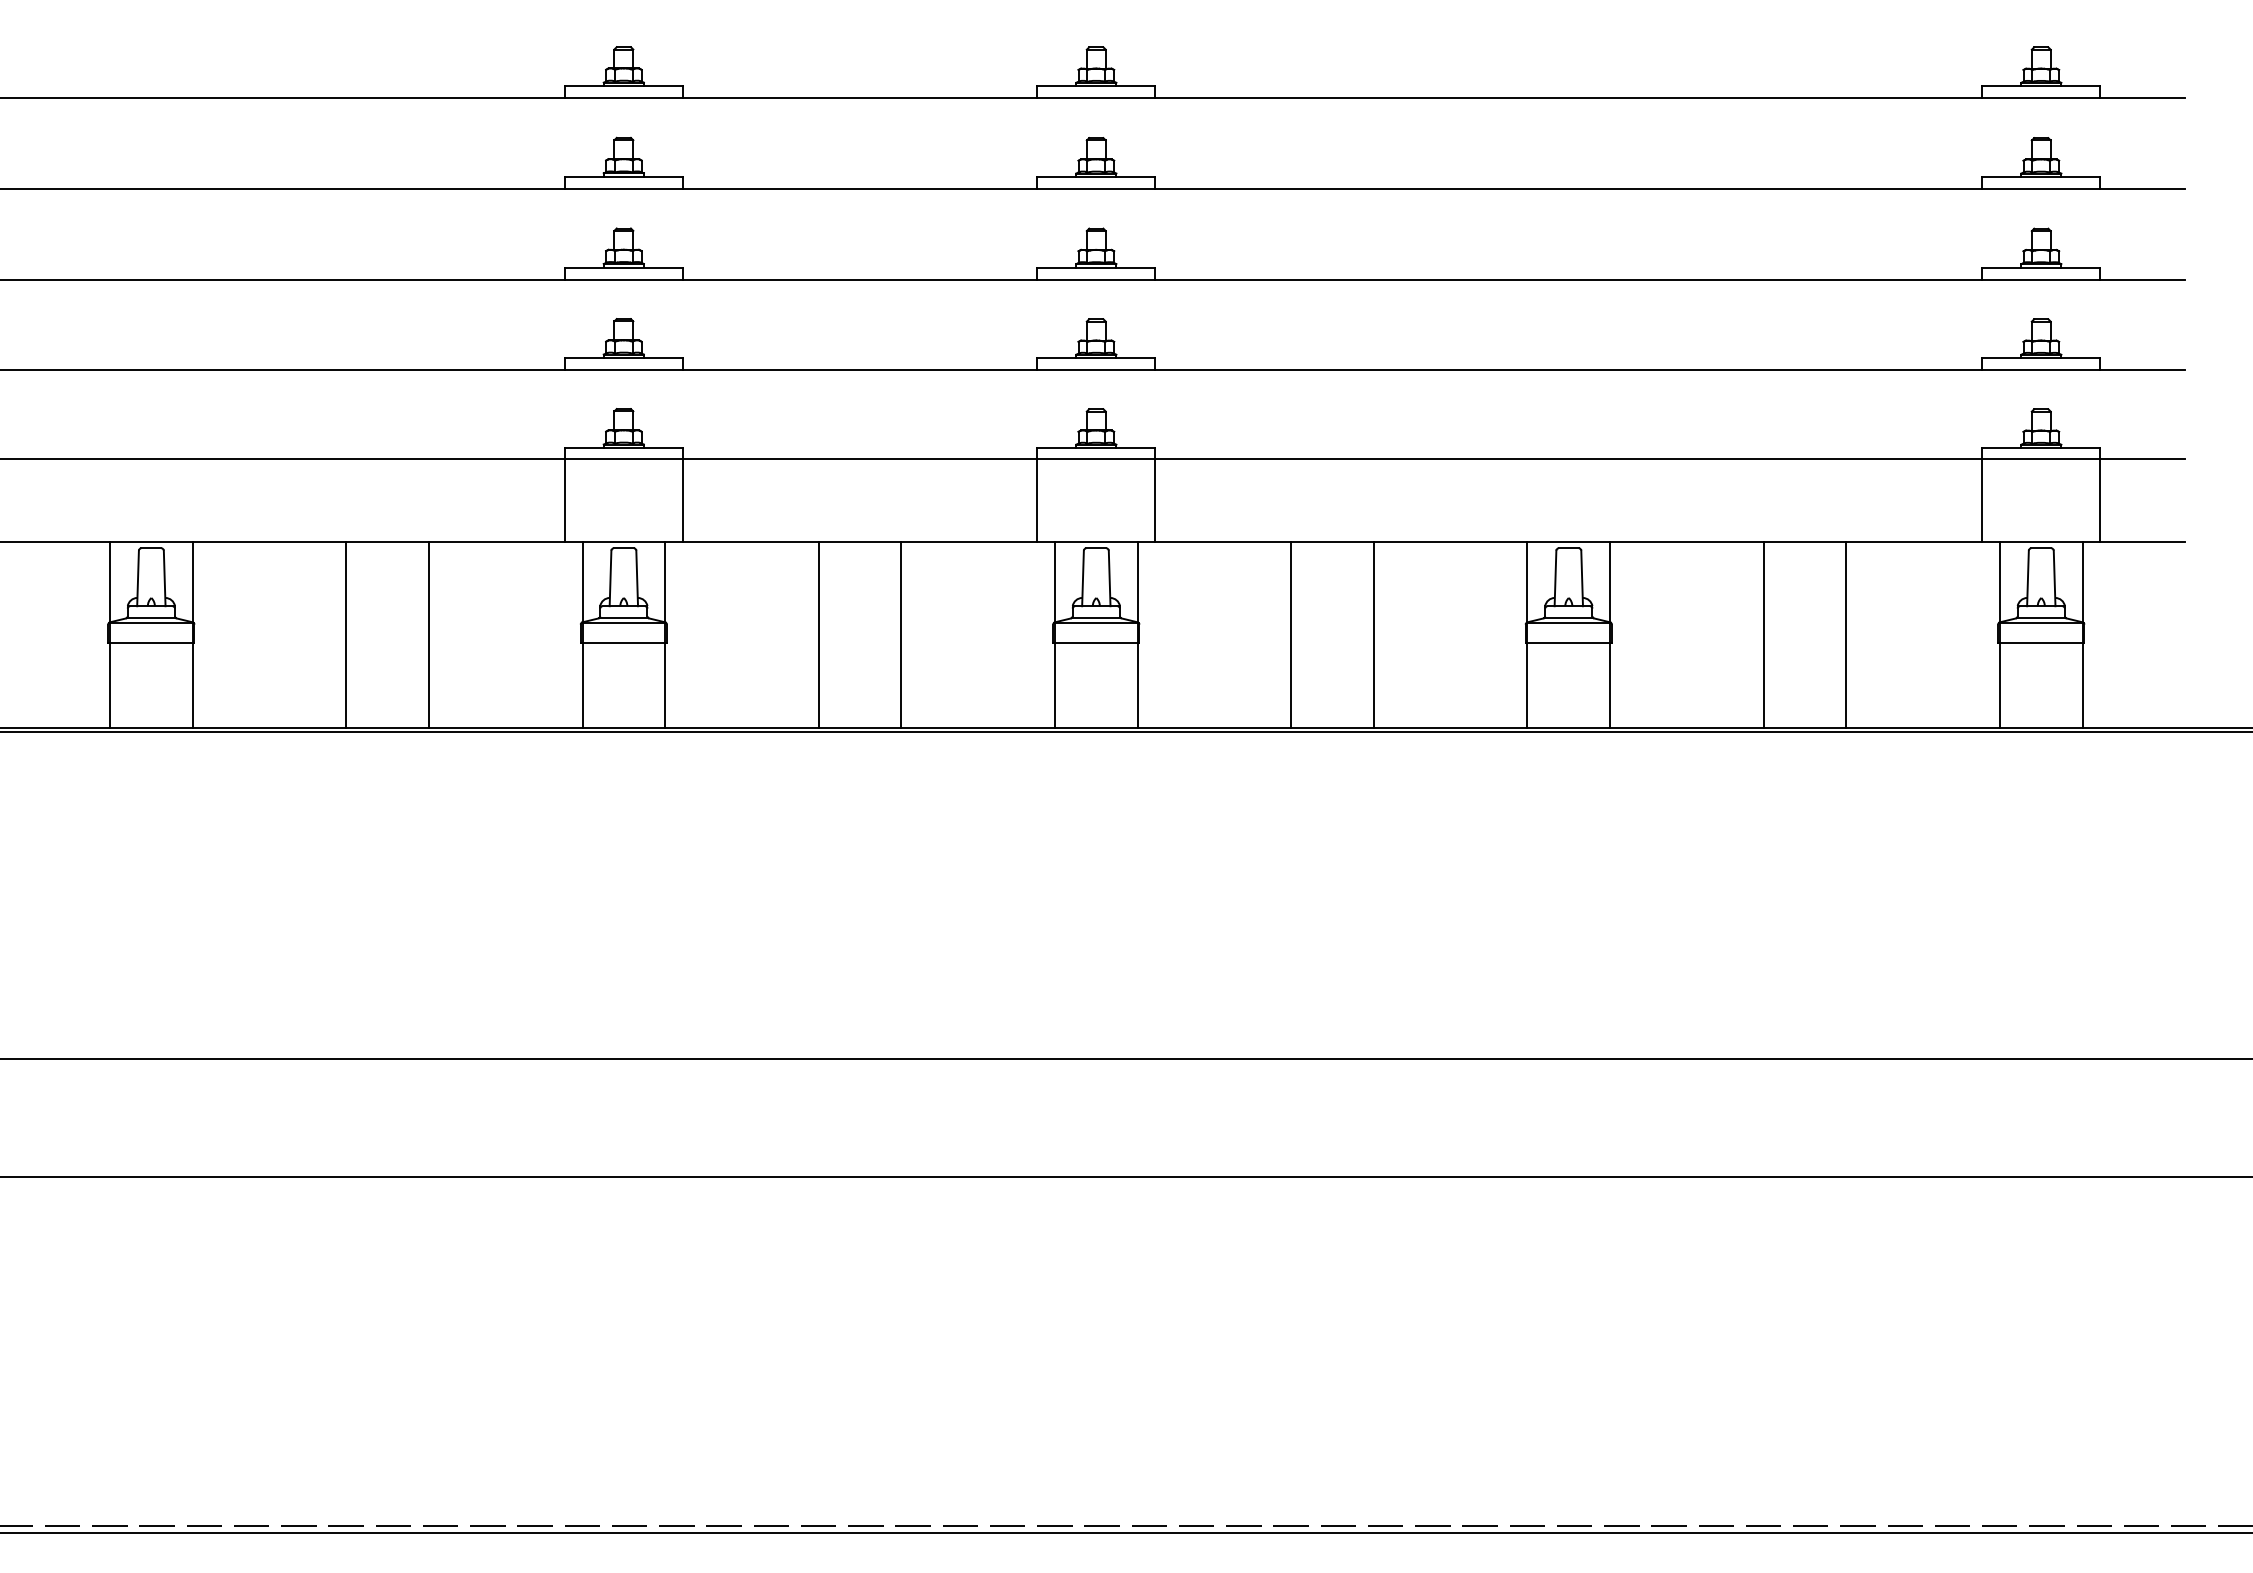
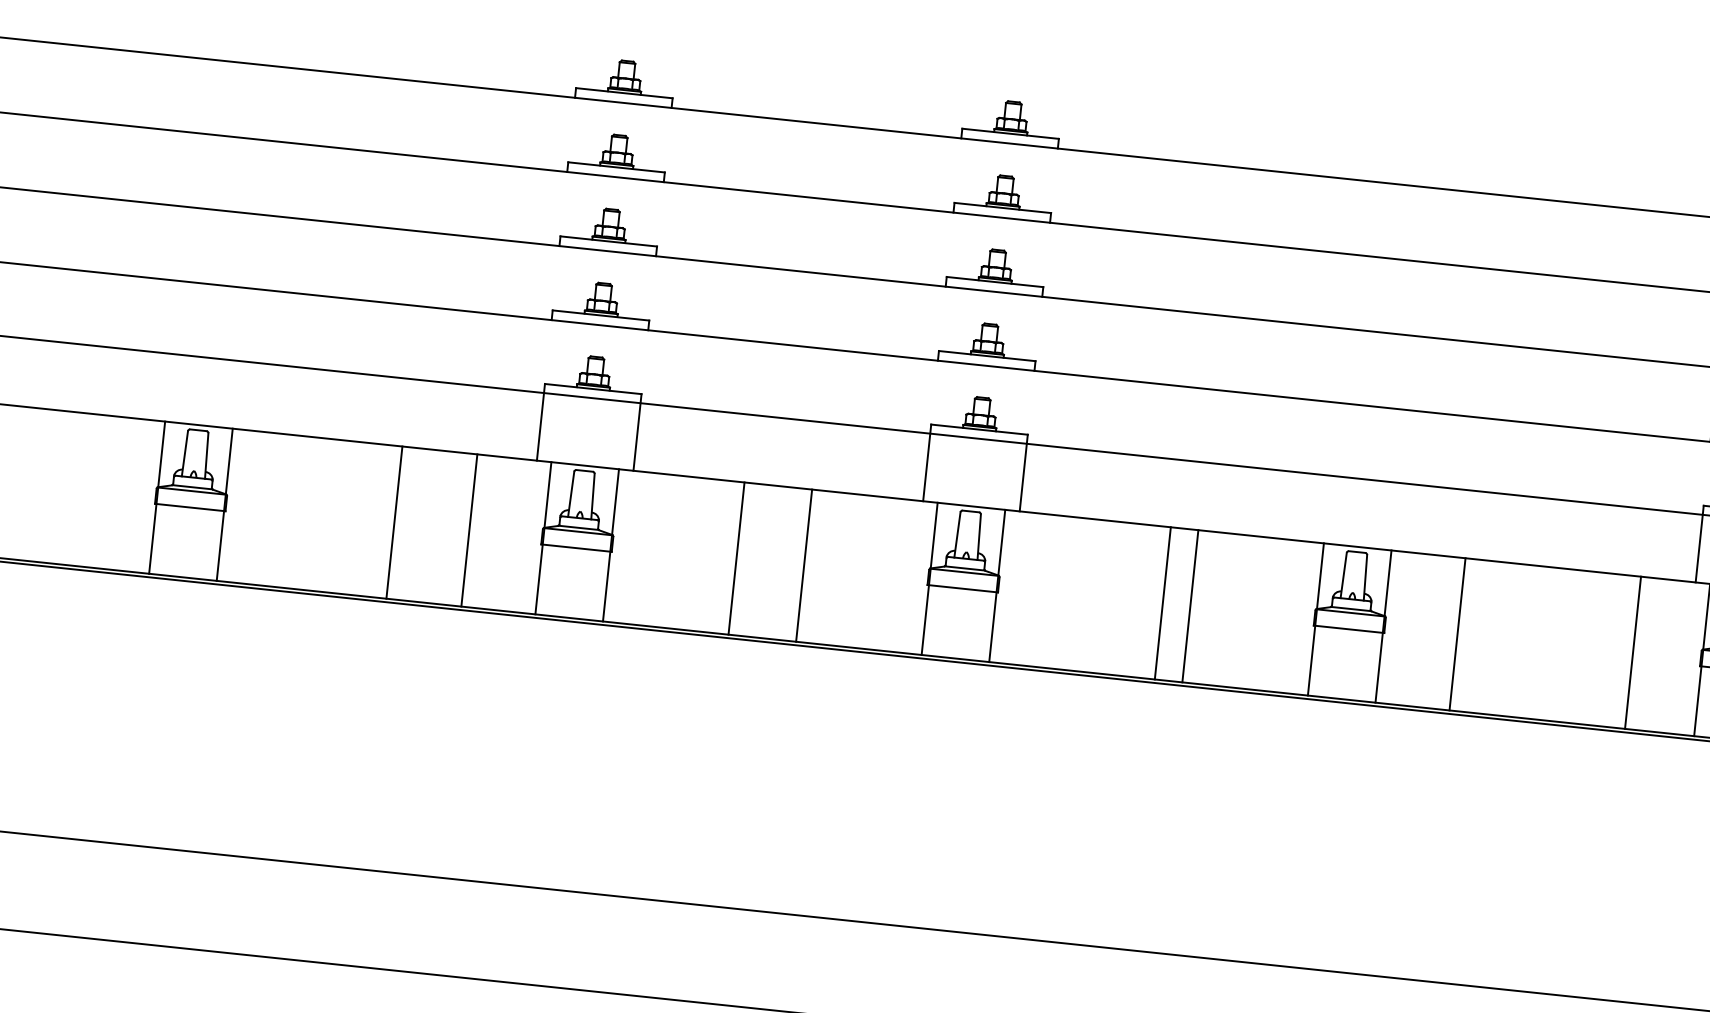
line: (346, 635) -> (394, 522), moved
line: (428, 635) -> (468, 530), moved
line: (1291, 635) -> (1163, 603), moved
line: (1763, 635) -> (1457, 634), moved
line: (1846, 635) -> (1633, 653), moved

